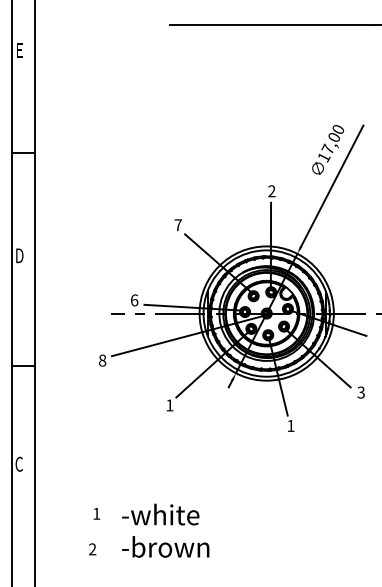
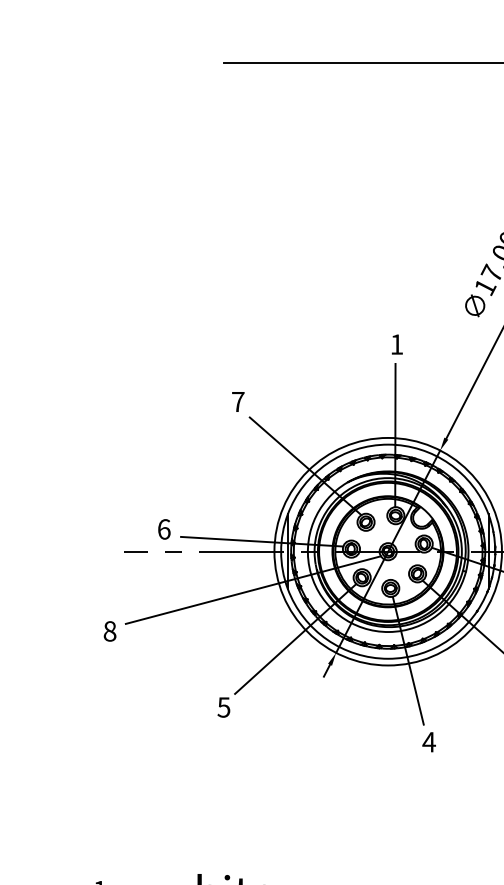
text: (271, 191) -> (396, 344), 2 -> 1
text: (169, 405) -> (223, 707), 1 -> 5
text: (290, 425) -> (428, 741), 1 -> 4

